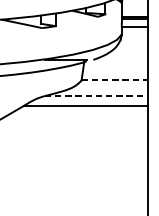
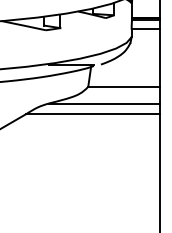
line: (115, 80) -> (124, 86), dashed -> solid
line: (96, 95) -> (104, 103), dashed -> solid

